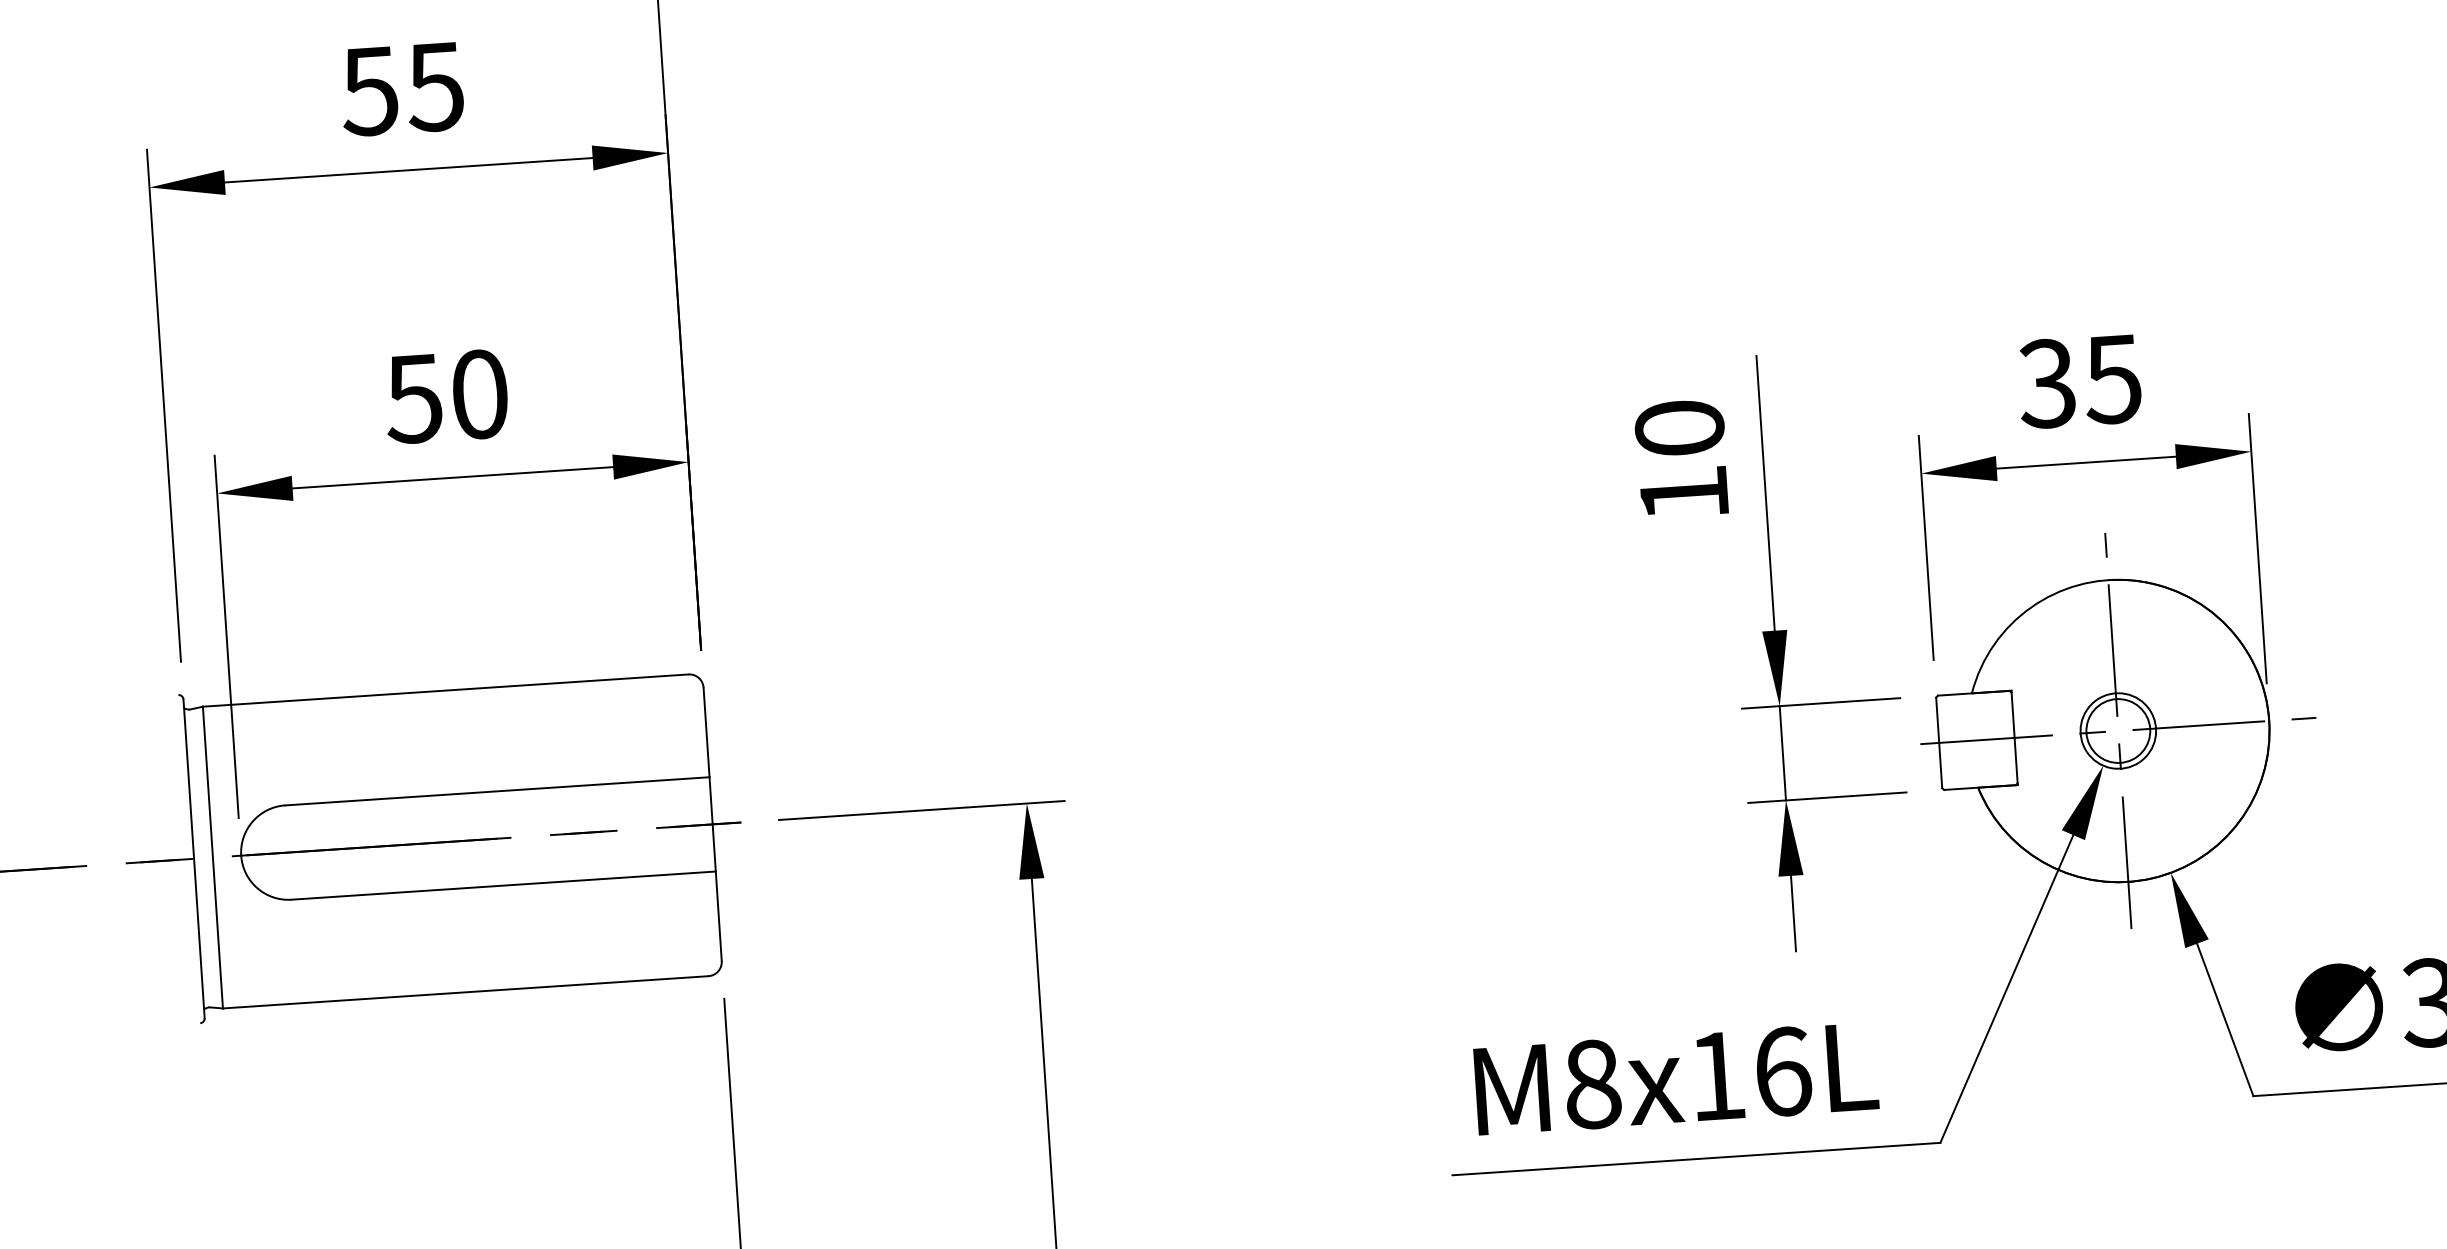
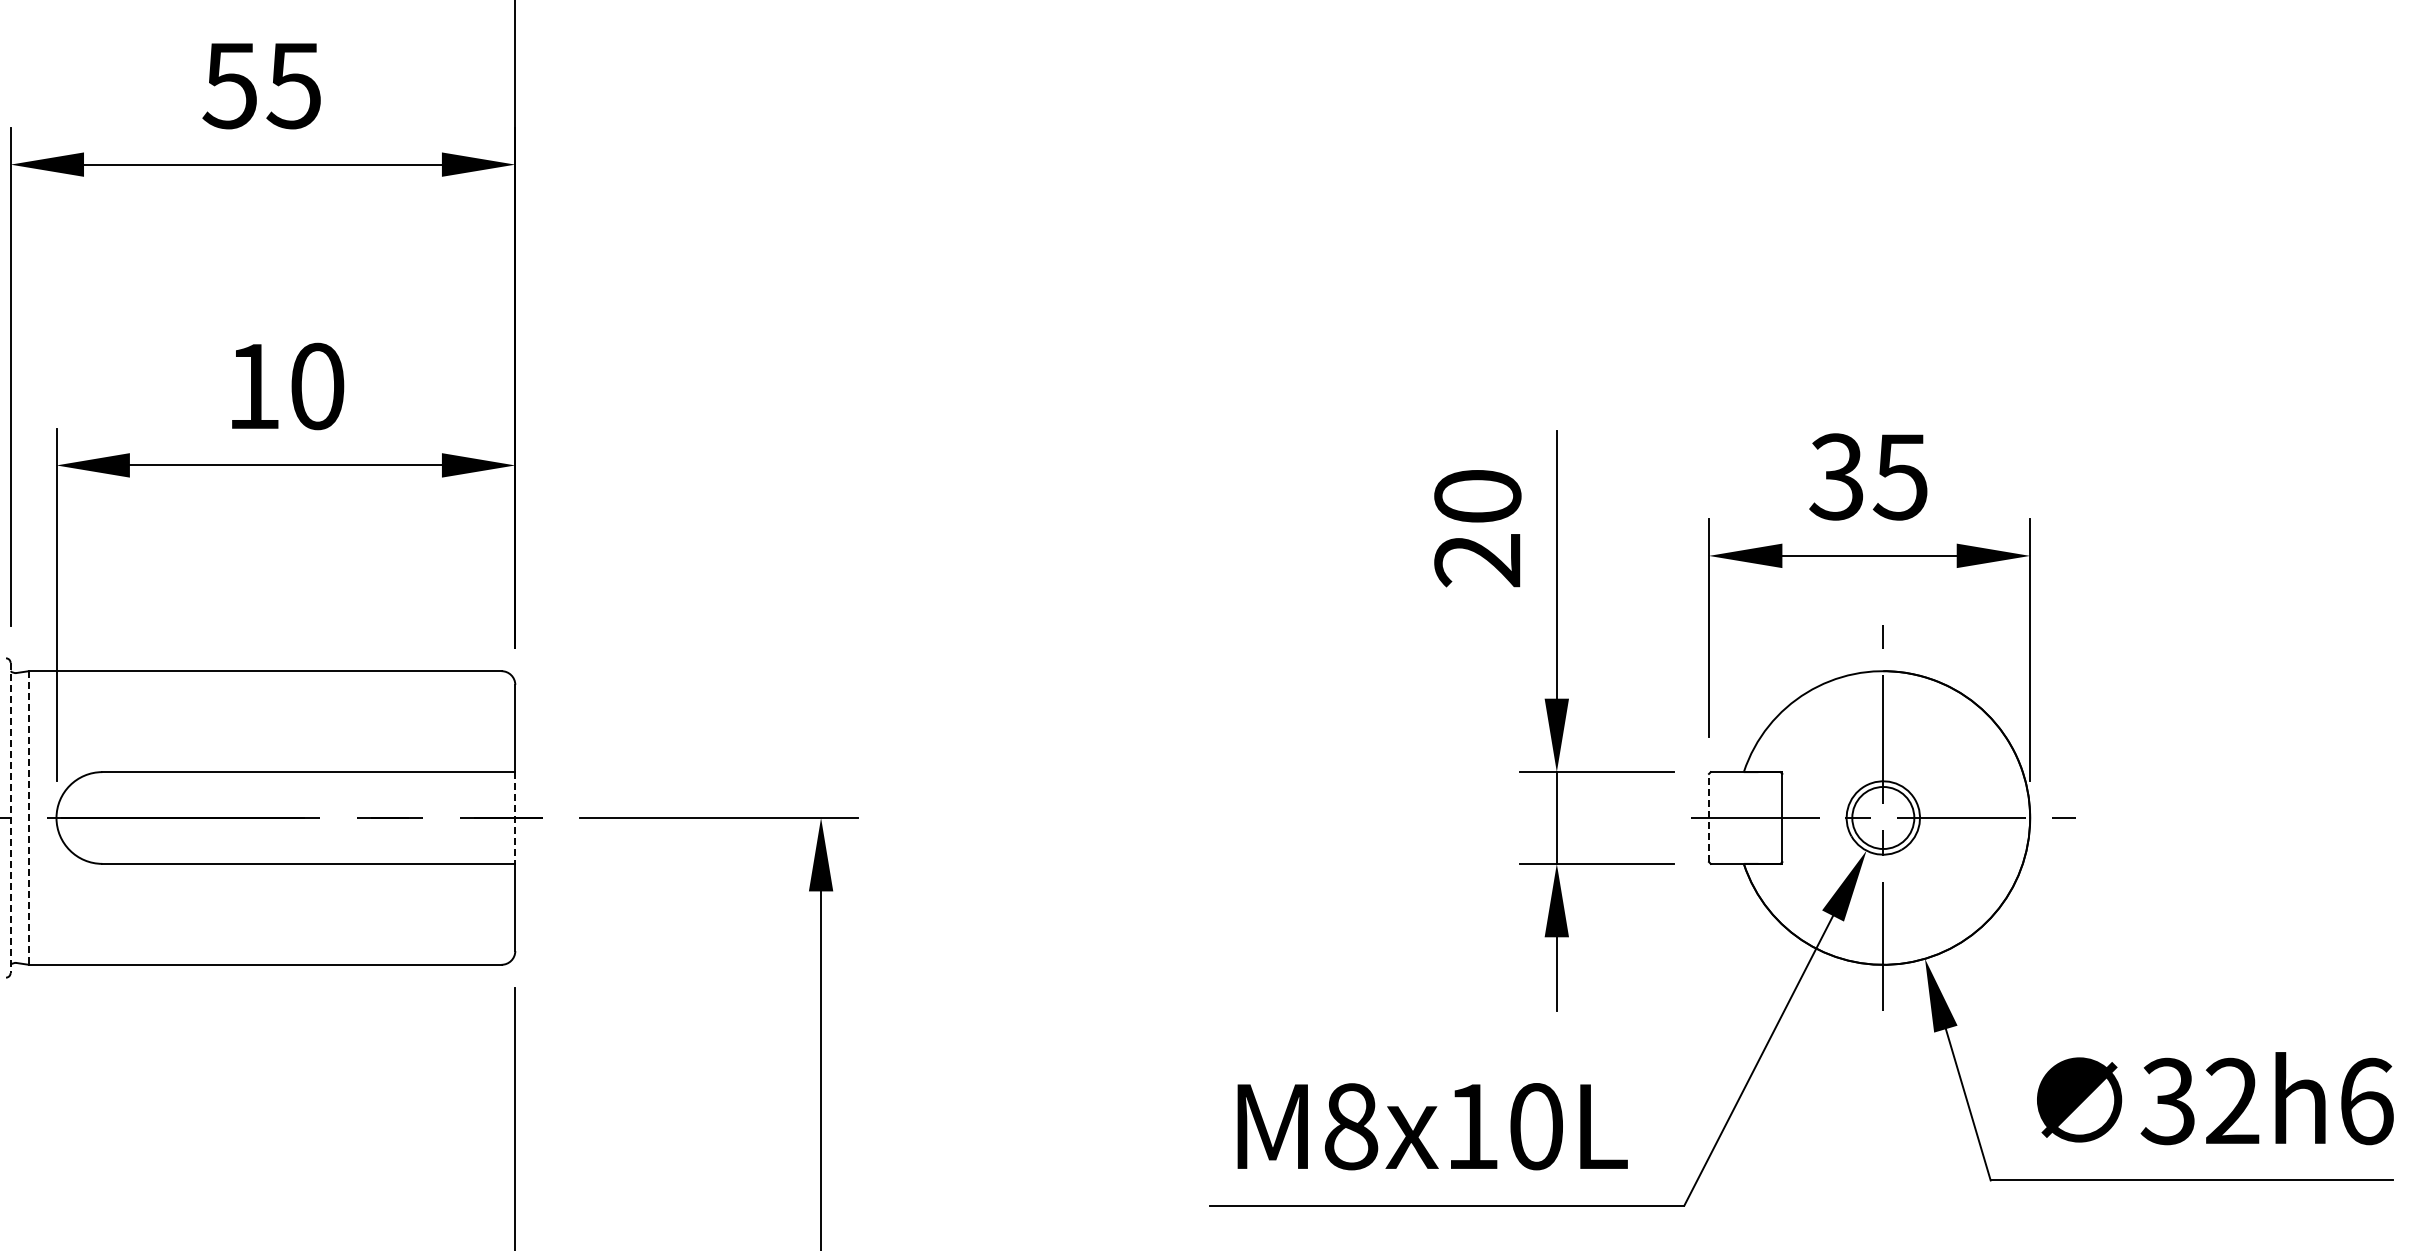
text: (413, 399) -> (252, 387), 50 -> 10
text: (1683, 494) -> (1477, 560), 10 -> 20
line: (1938, 742) -> (1708, 817), solid -> dashed
line: (712, 824) -> (515, 818), solid -> dashed
line: (212, 858) -> (28, 818), solid -> dashed
line: (193, 859) -> (10, 818), solid -> dashed
text: (1783, 1071) -> (1536, 1126), M8x16L -> M8x10L

